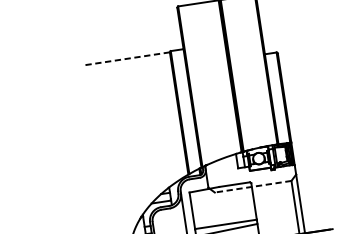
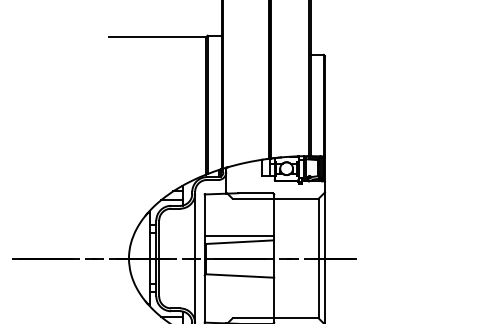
line: (126, 58) -> (157, 36), dashed -> solid
line: (253, 186) -> (275, 198), dashed -> solid

